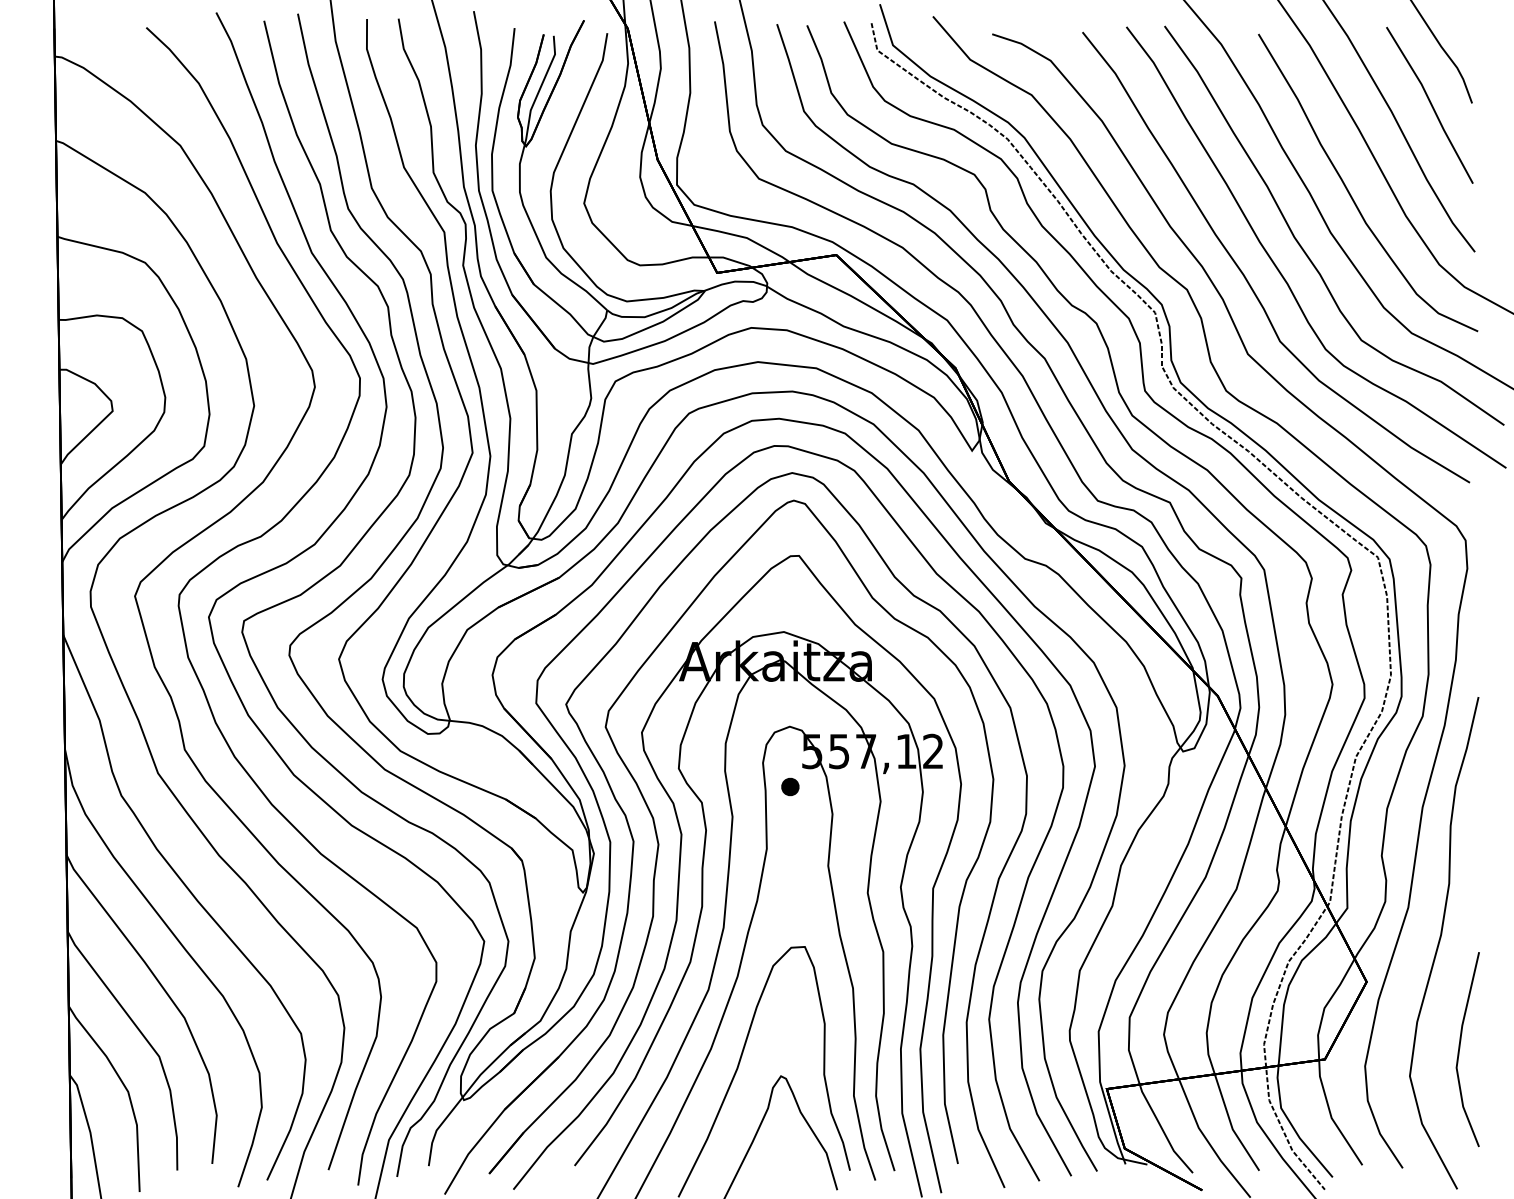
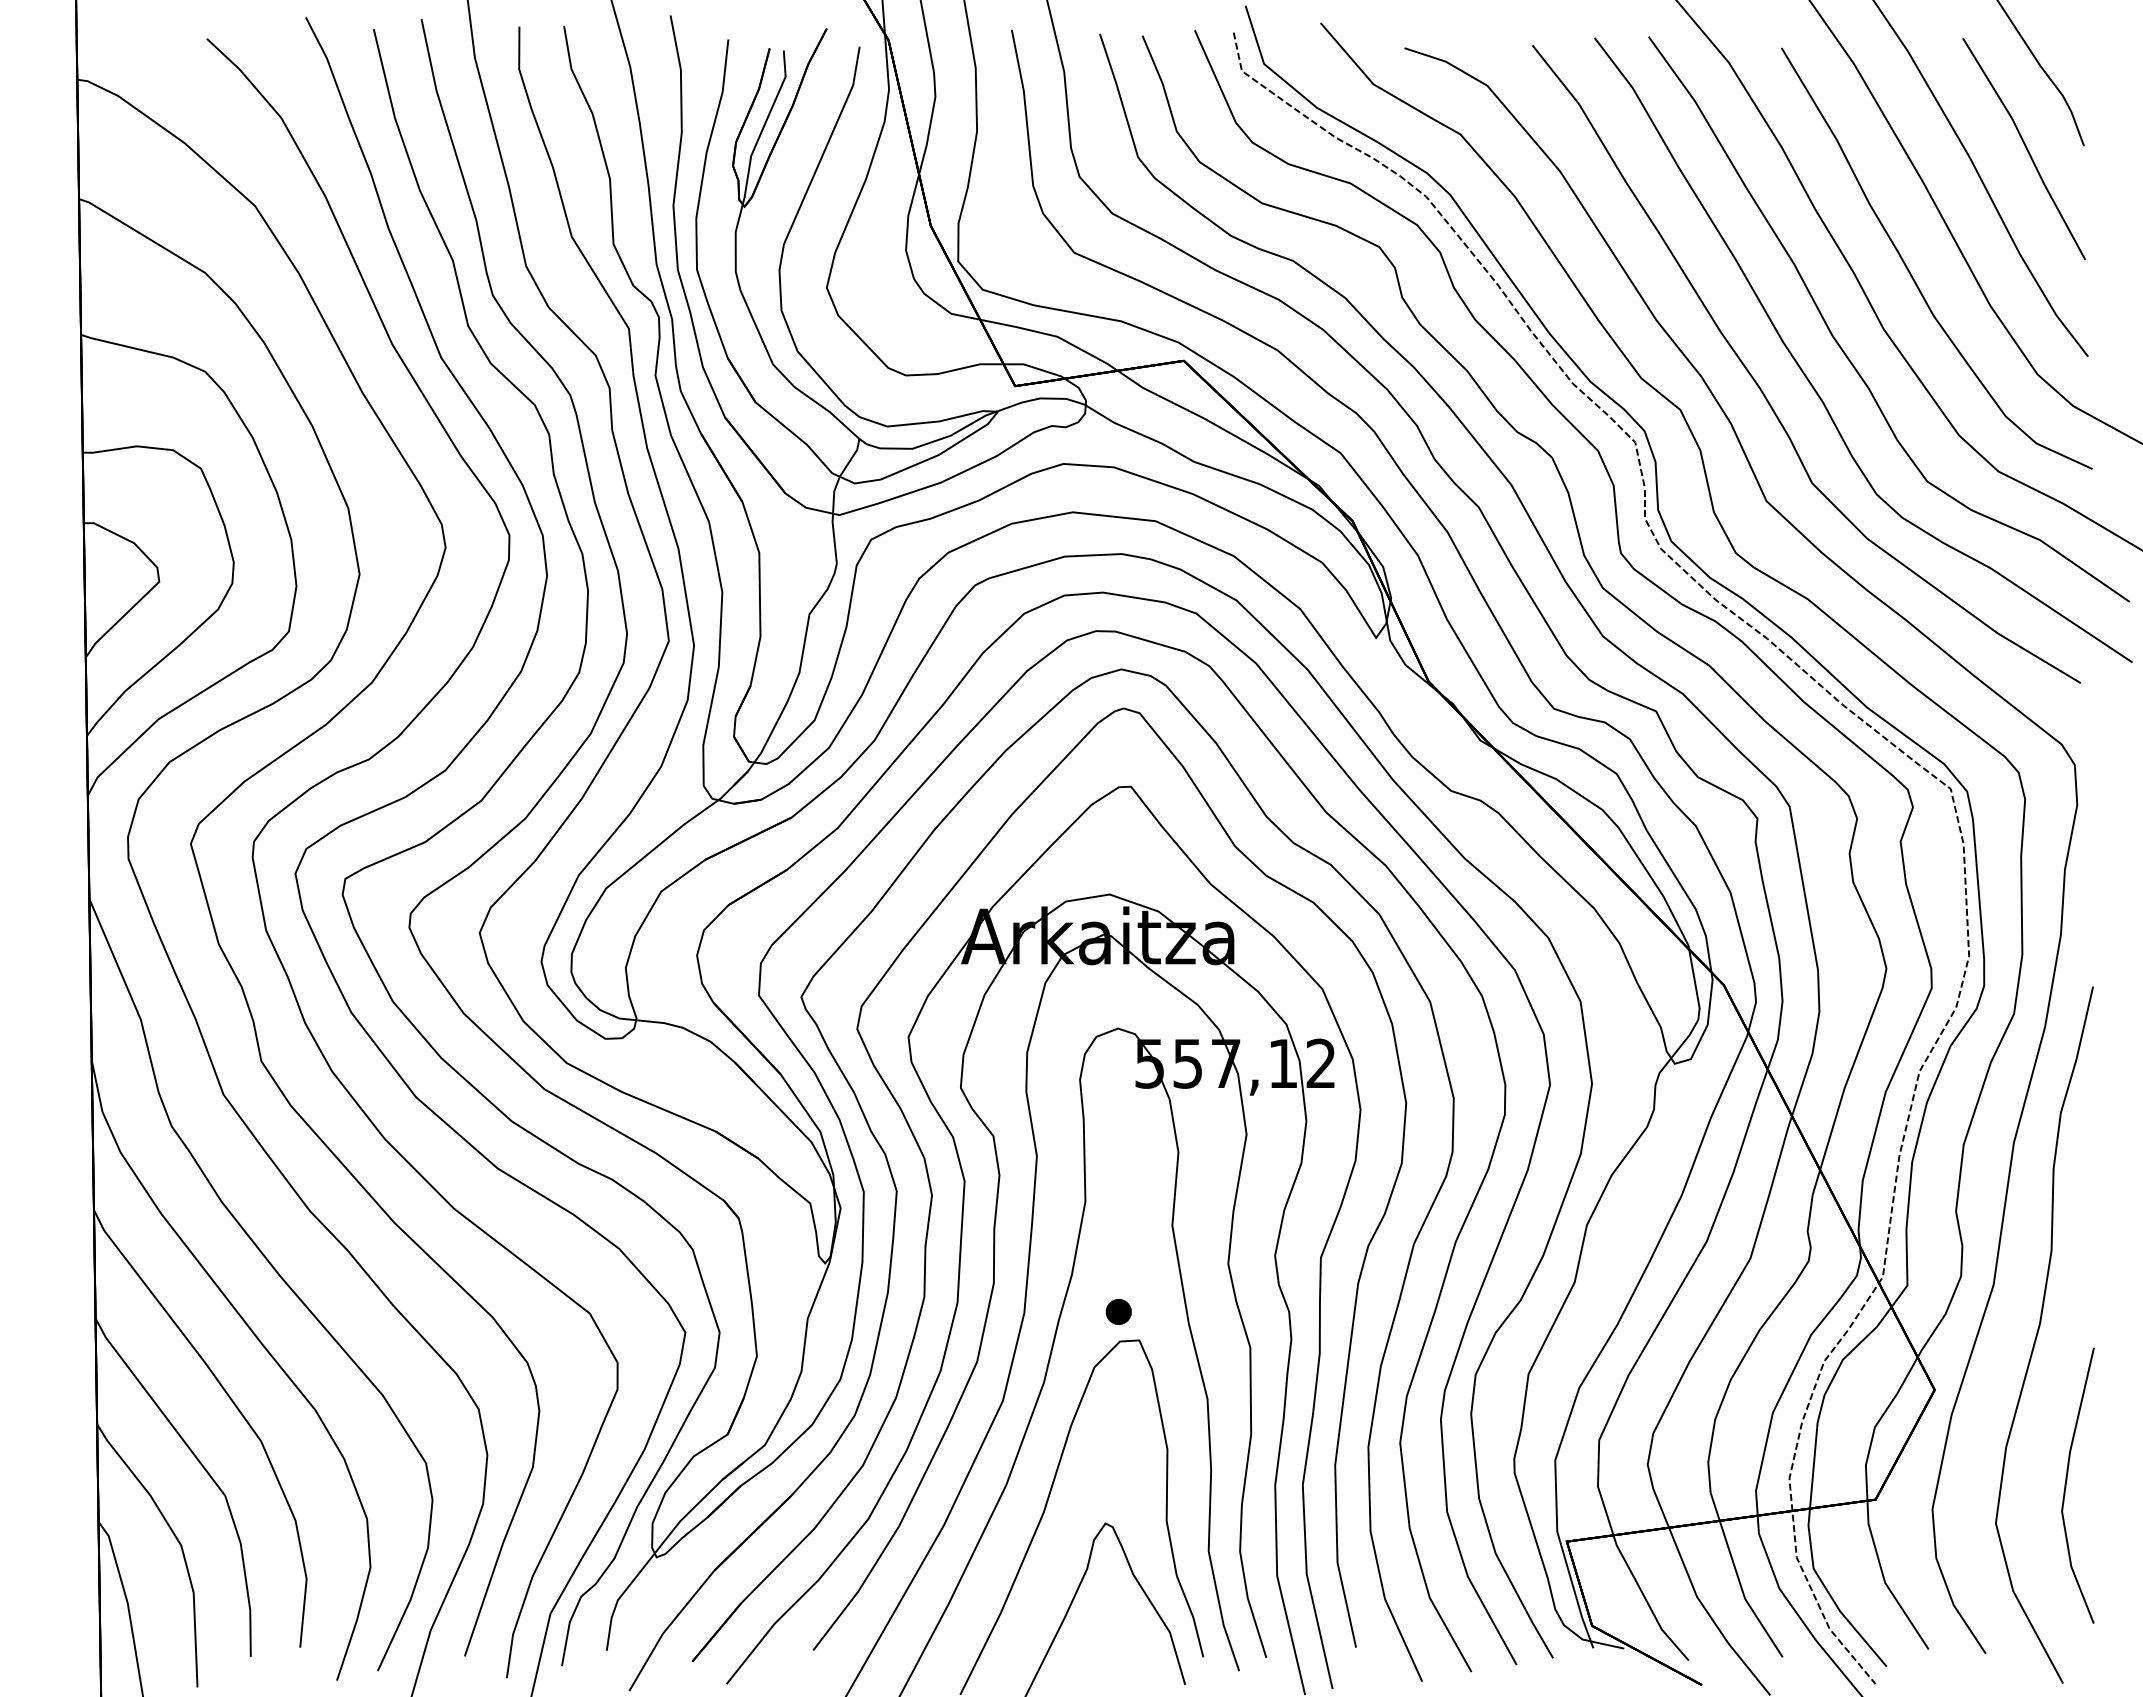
part: (790, 786) -> (1118, 1311), moved

